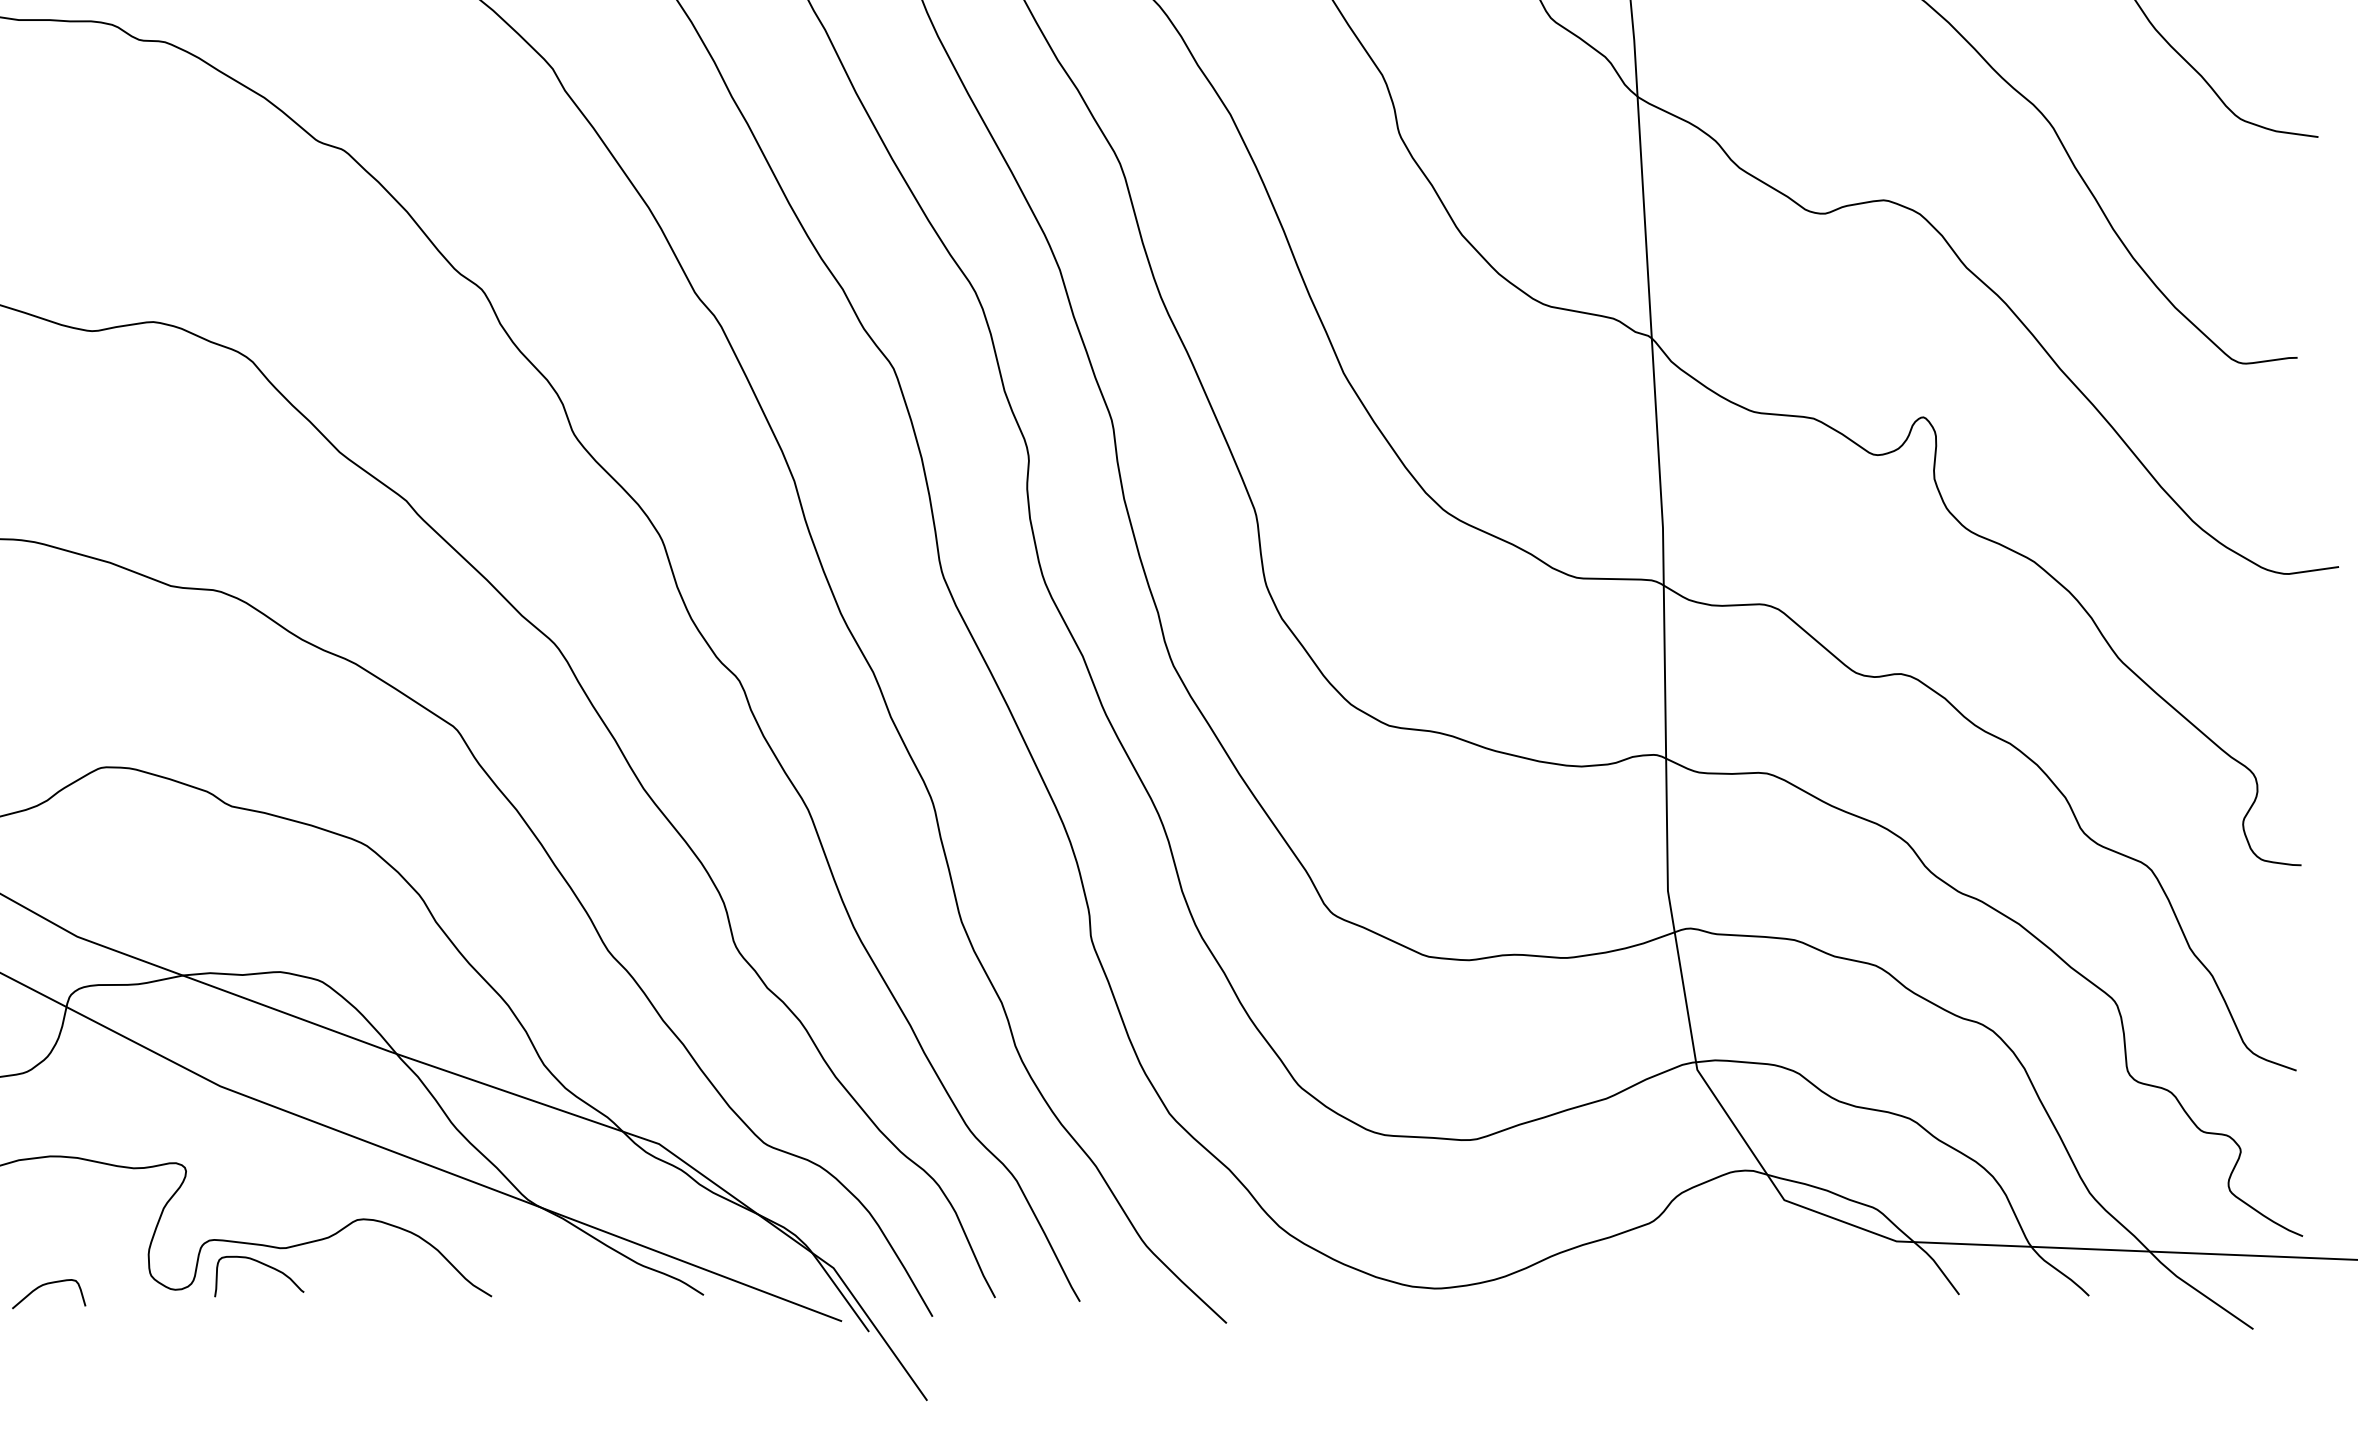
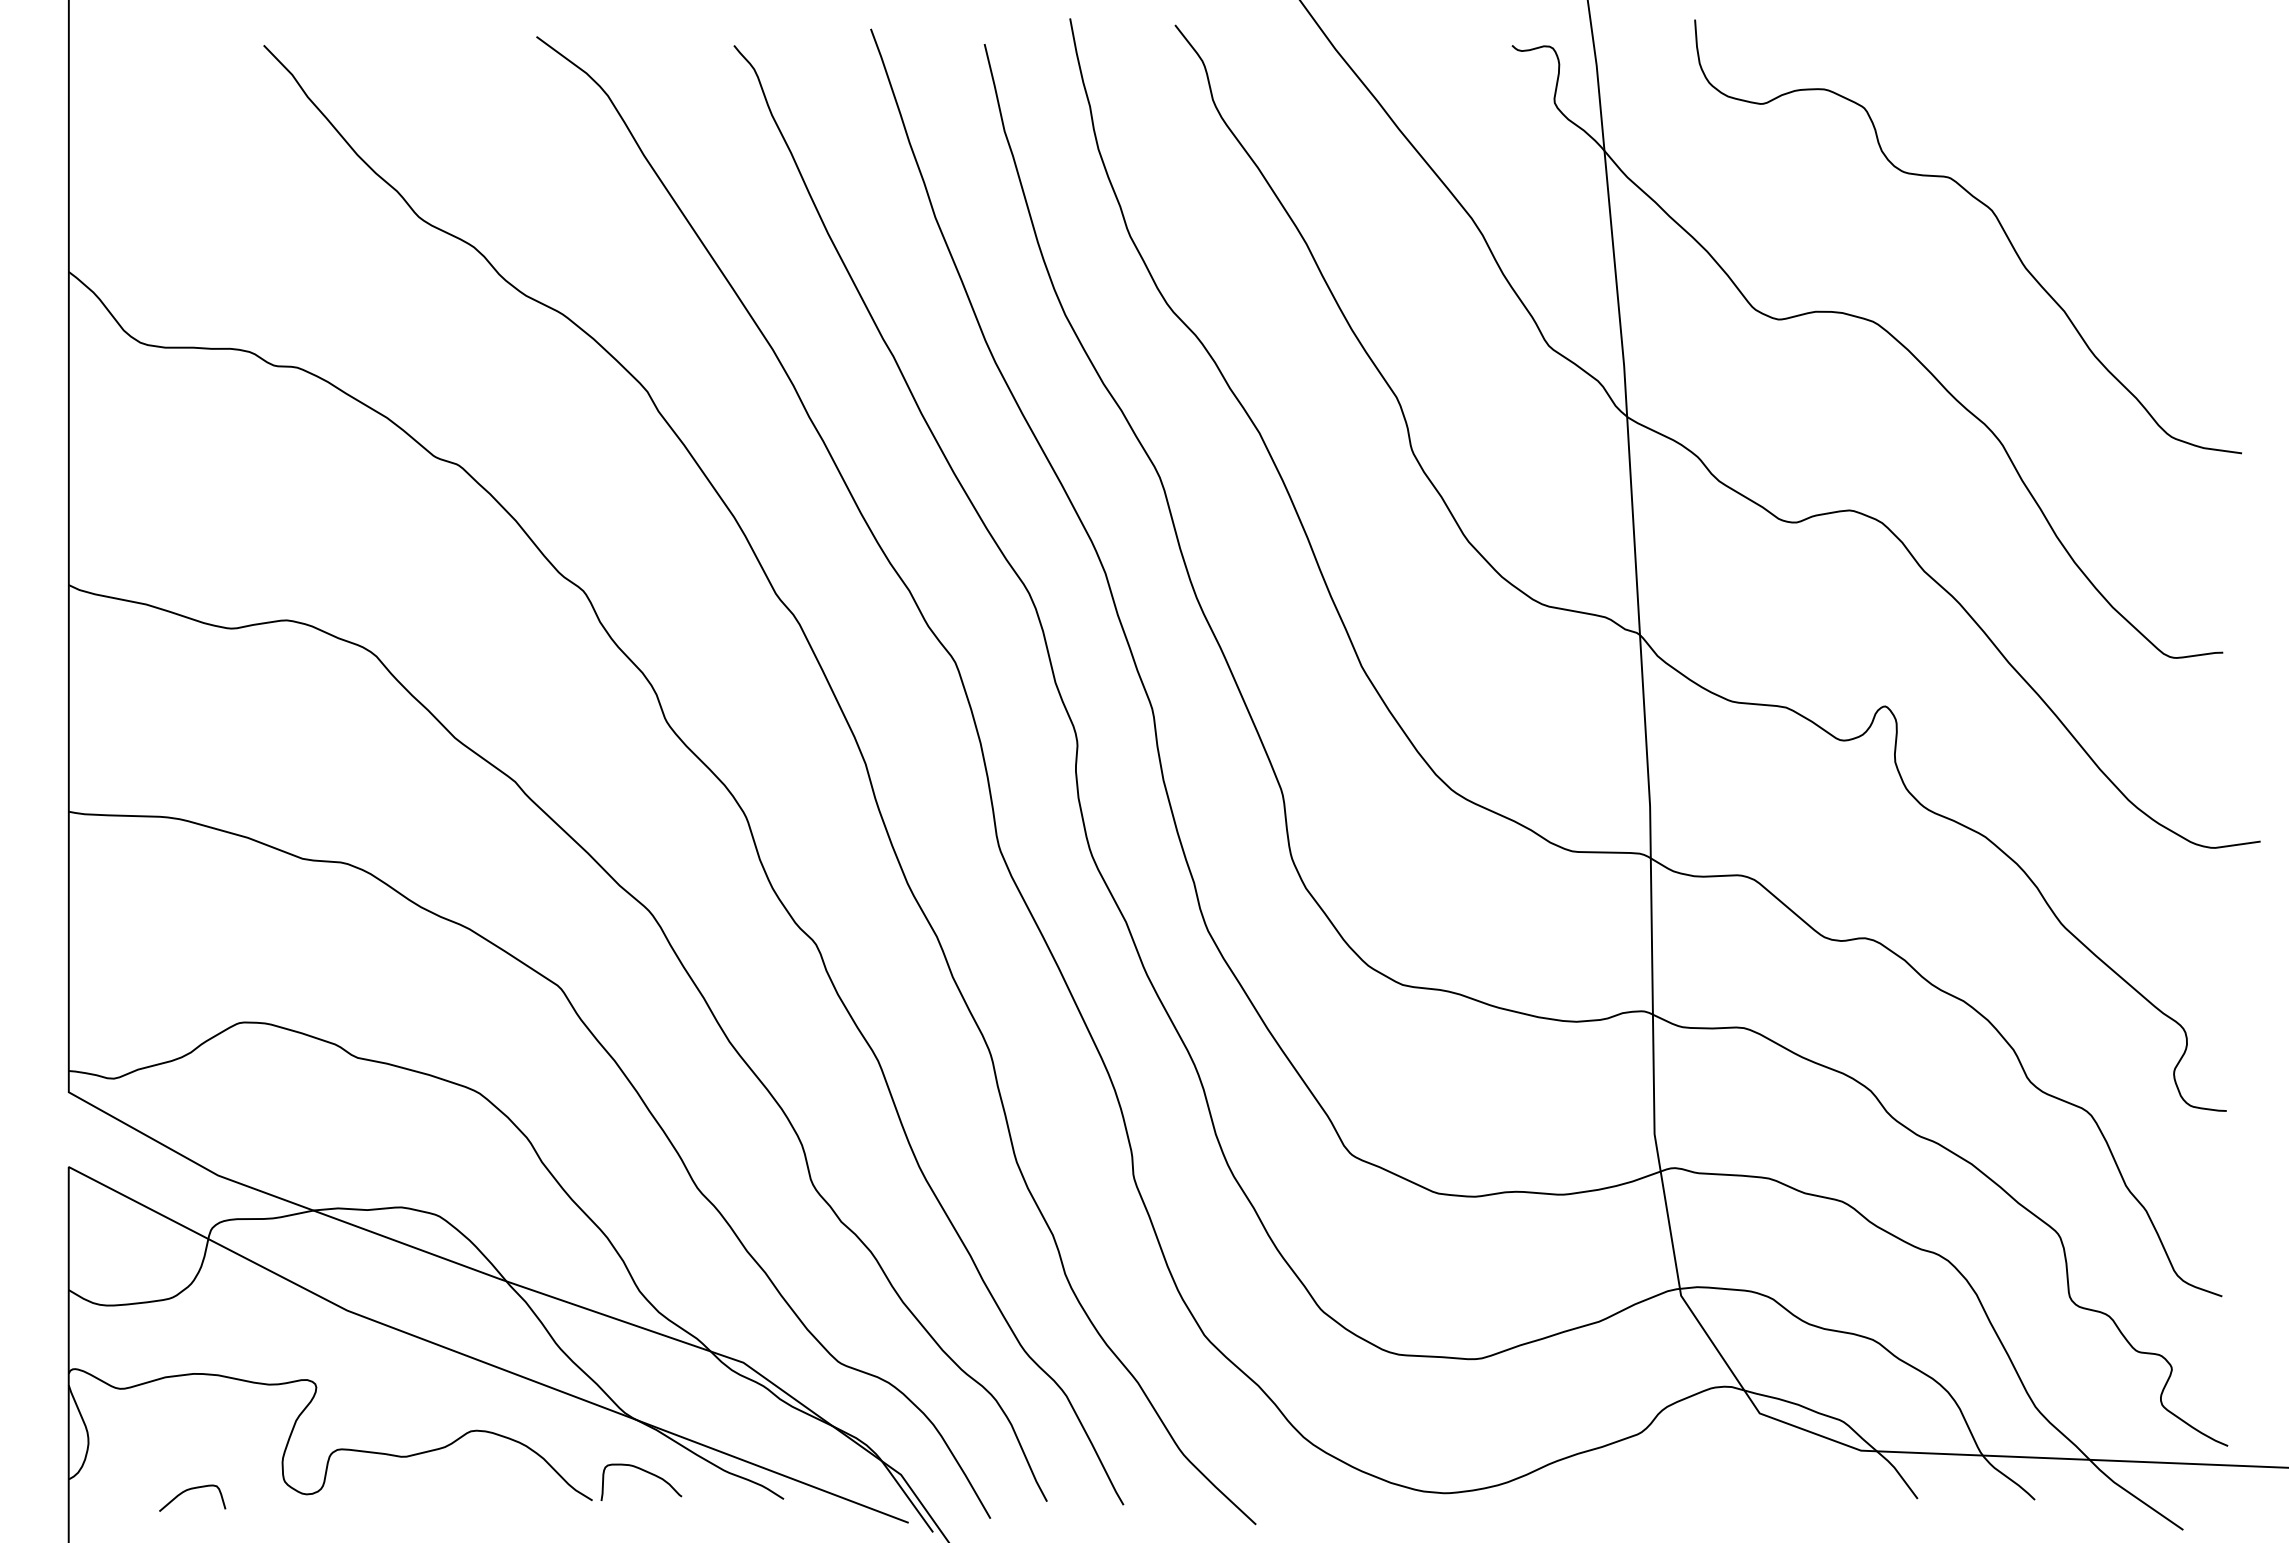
curve: (263, 1265) -> (645, 1472), moved

